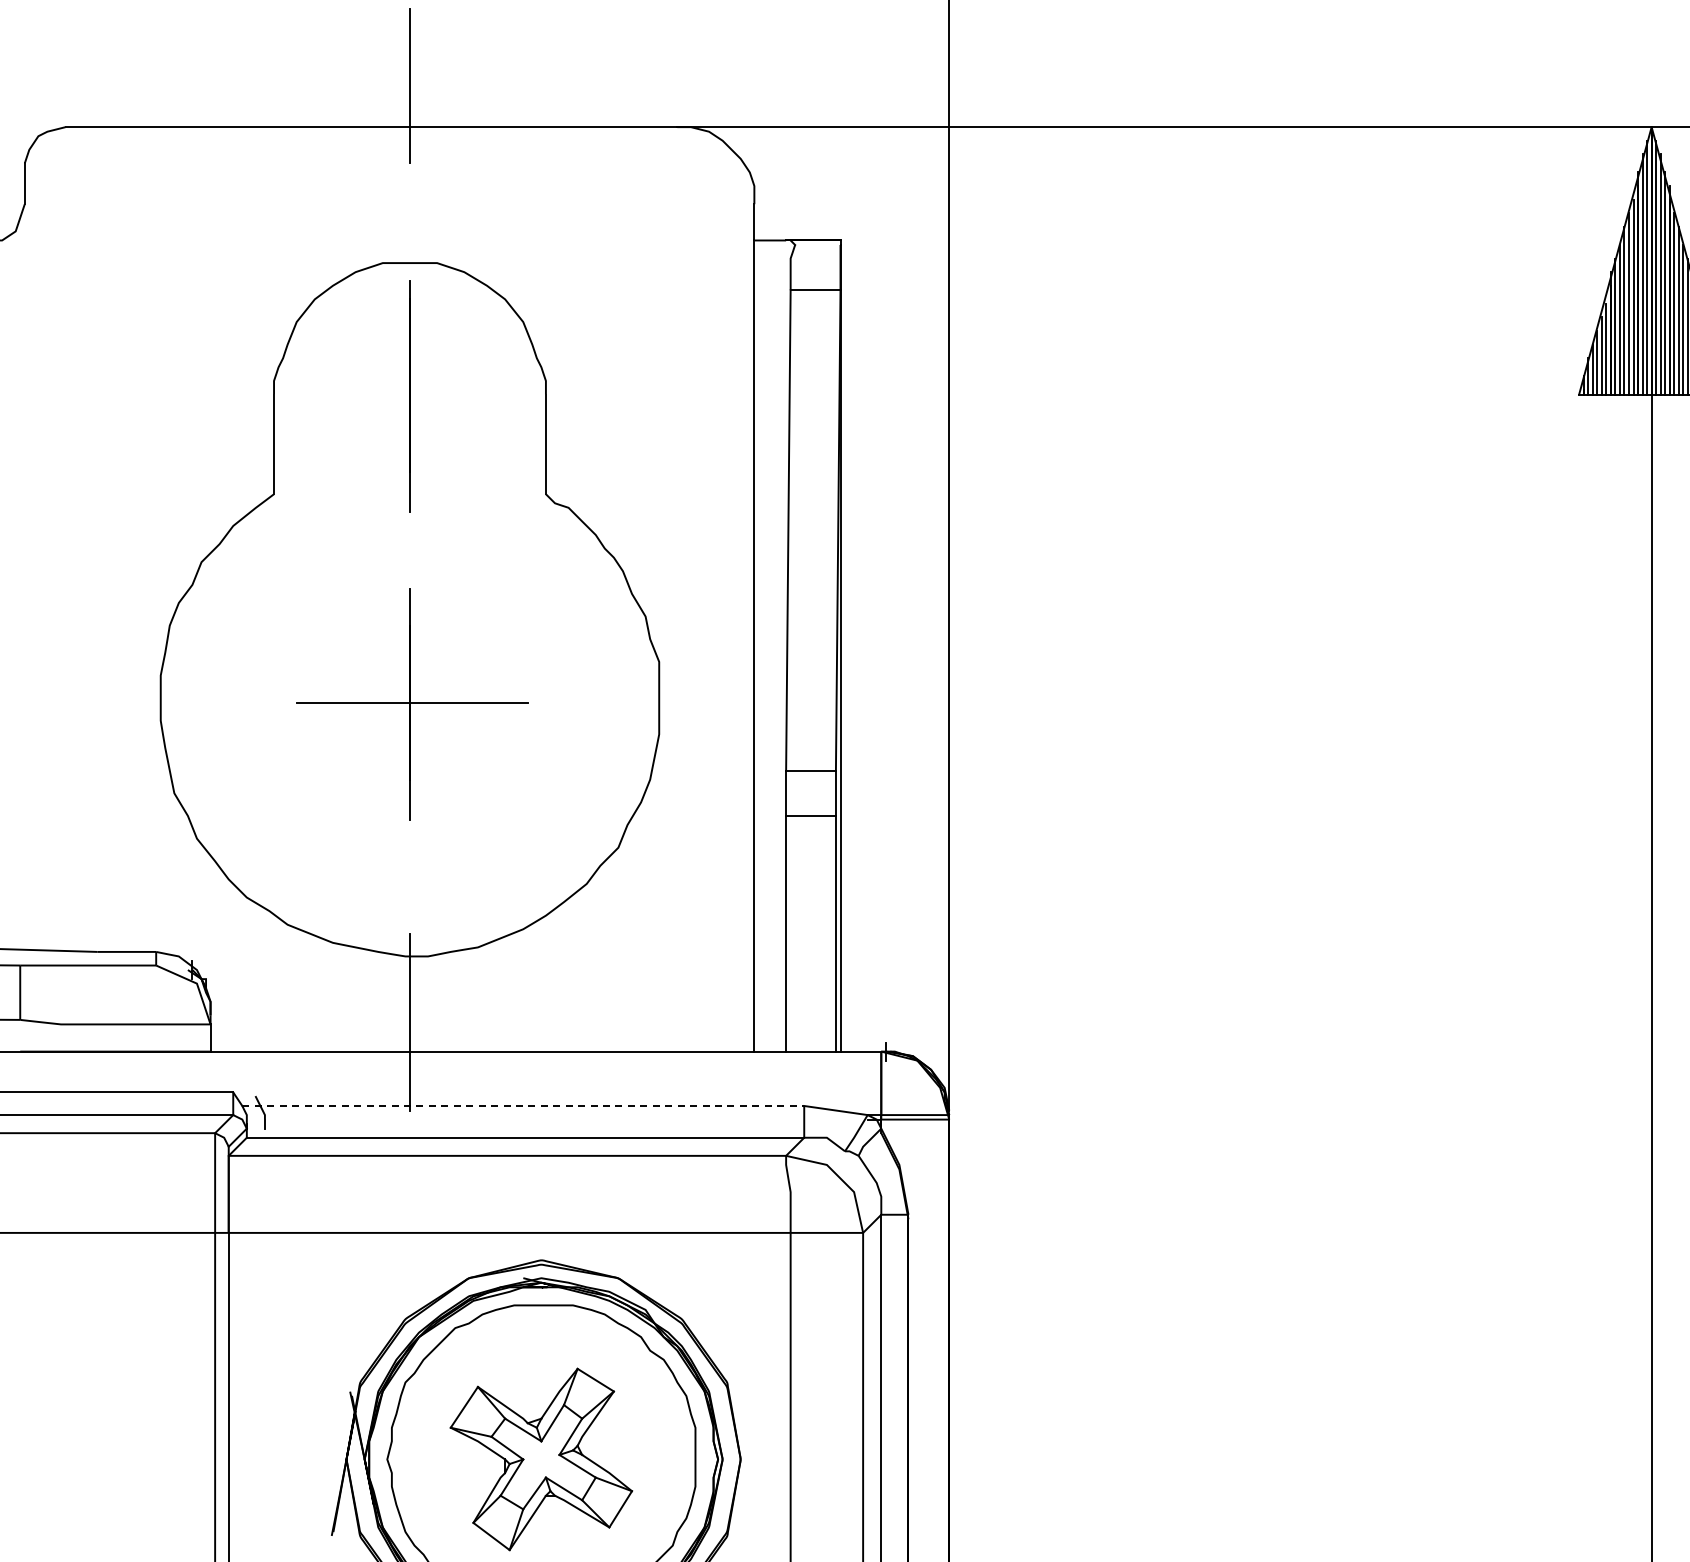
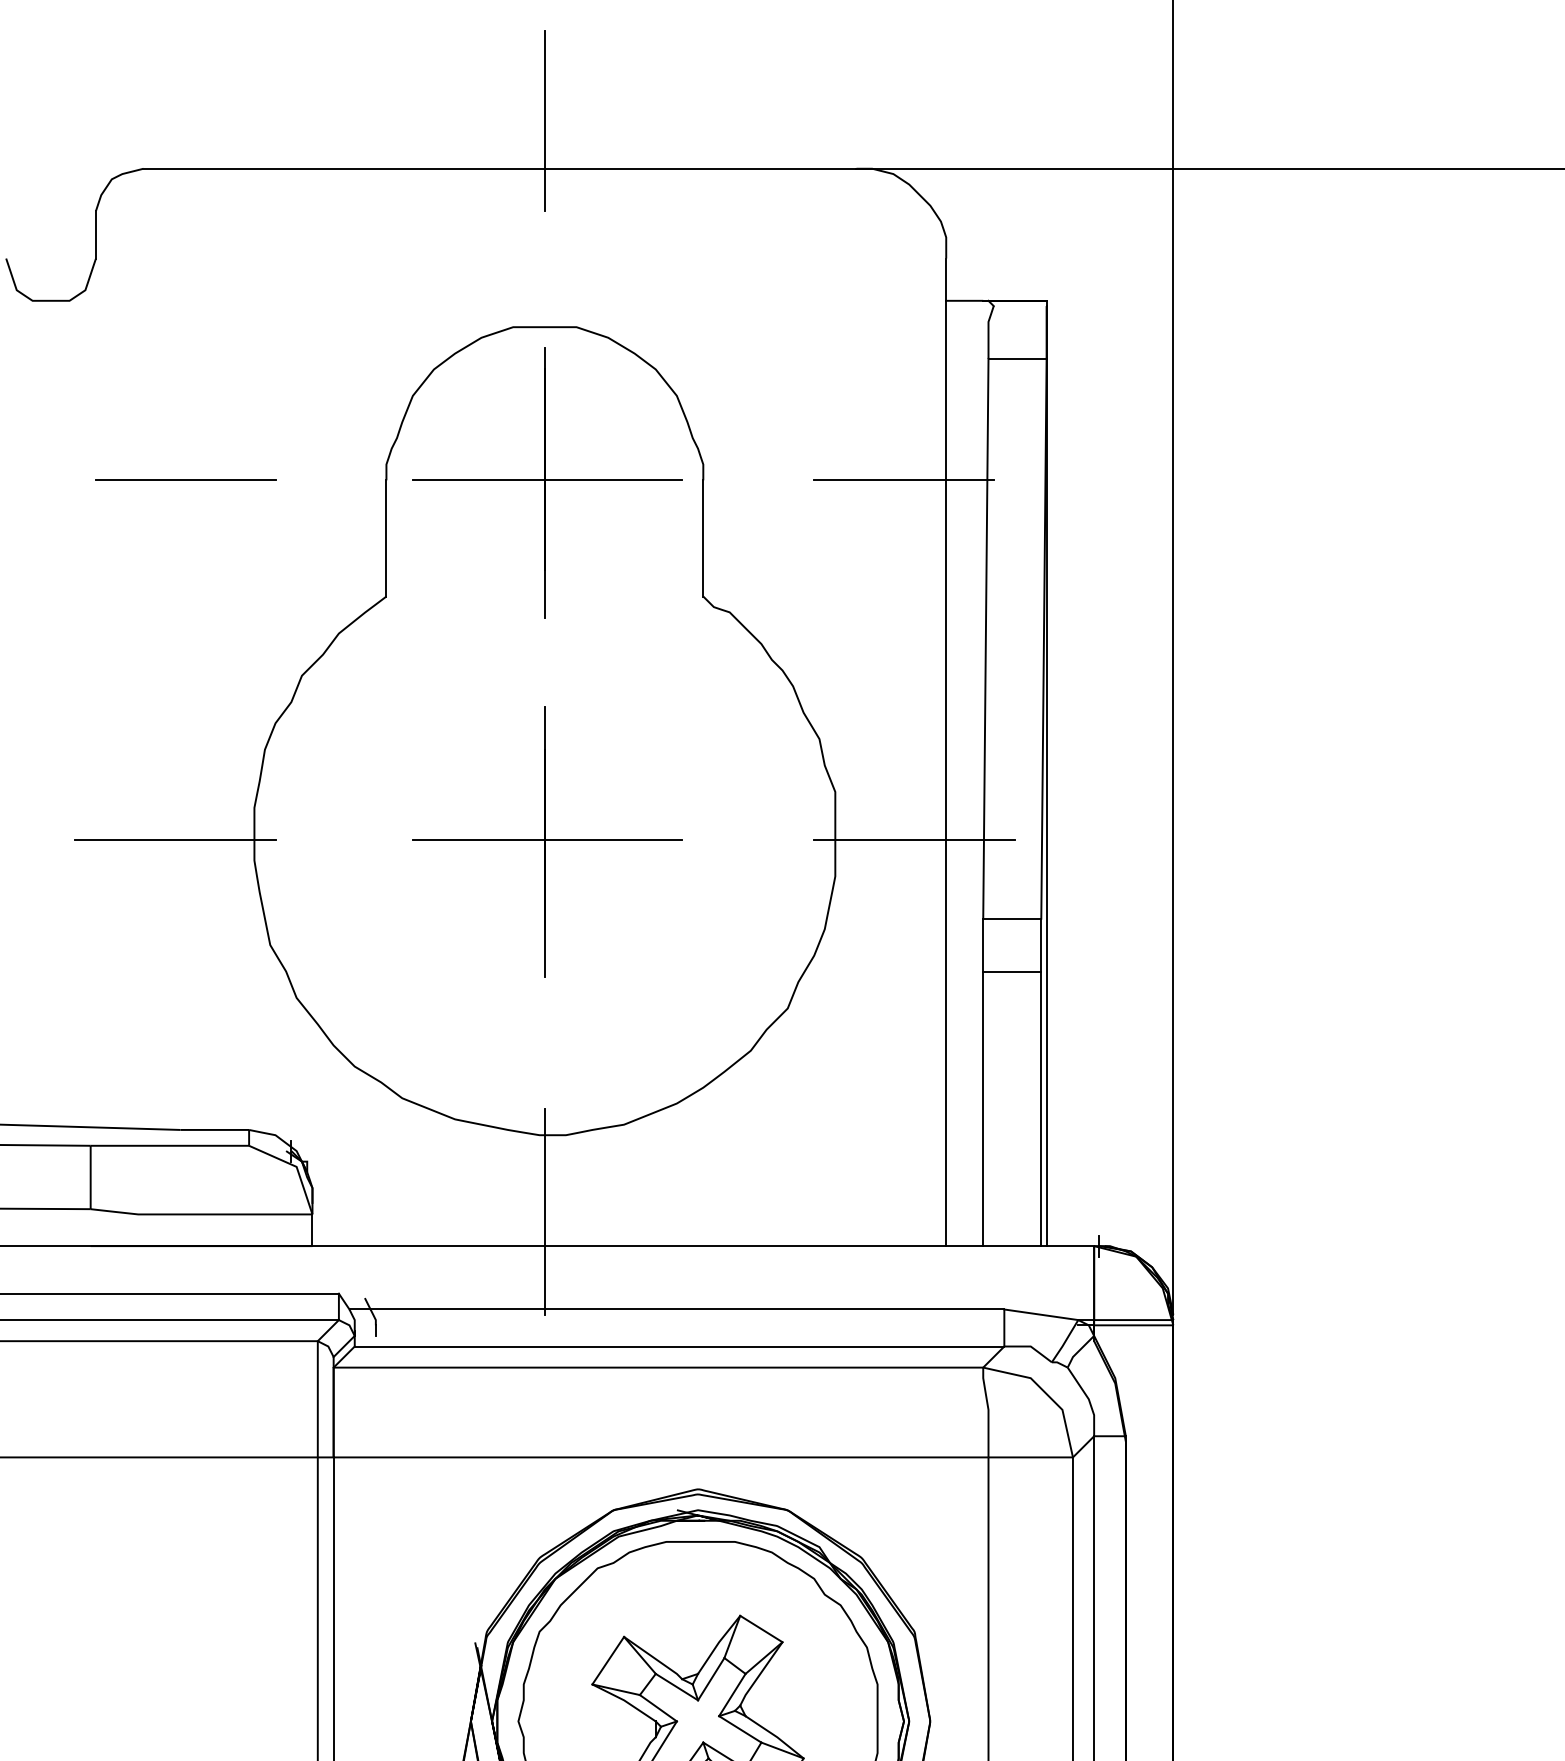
line: (101, 394) -> (185, 480), added
line: (411, 394) -> (546, 480), added
line: (718, 394) -> (904, 480), added
line: (92, 702) -> (174, 839), added
line: (727, 702) -> (914, 839), added
line: (523, 1105) -> (677, 1308), dashed -> solid

